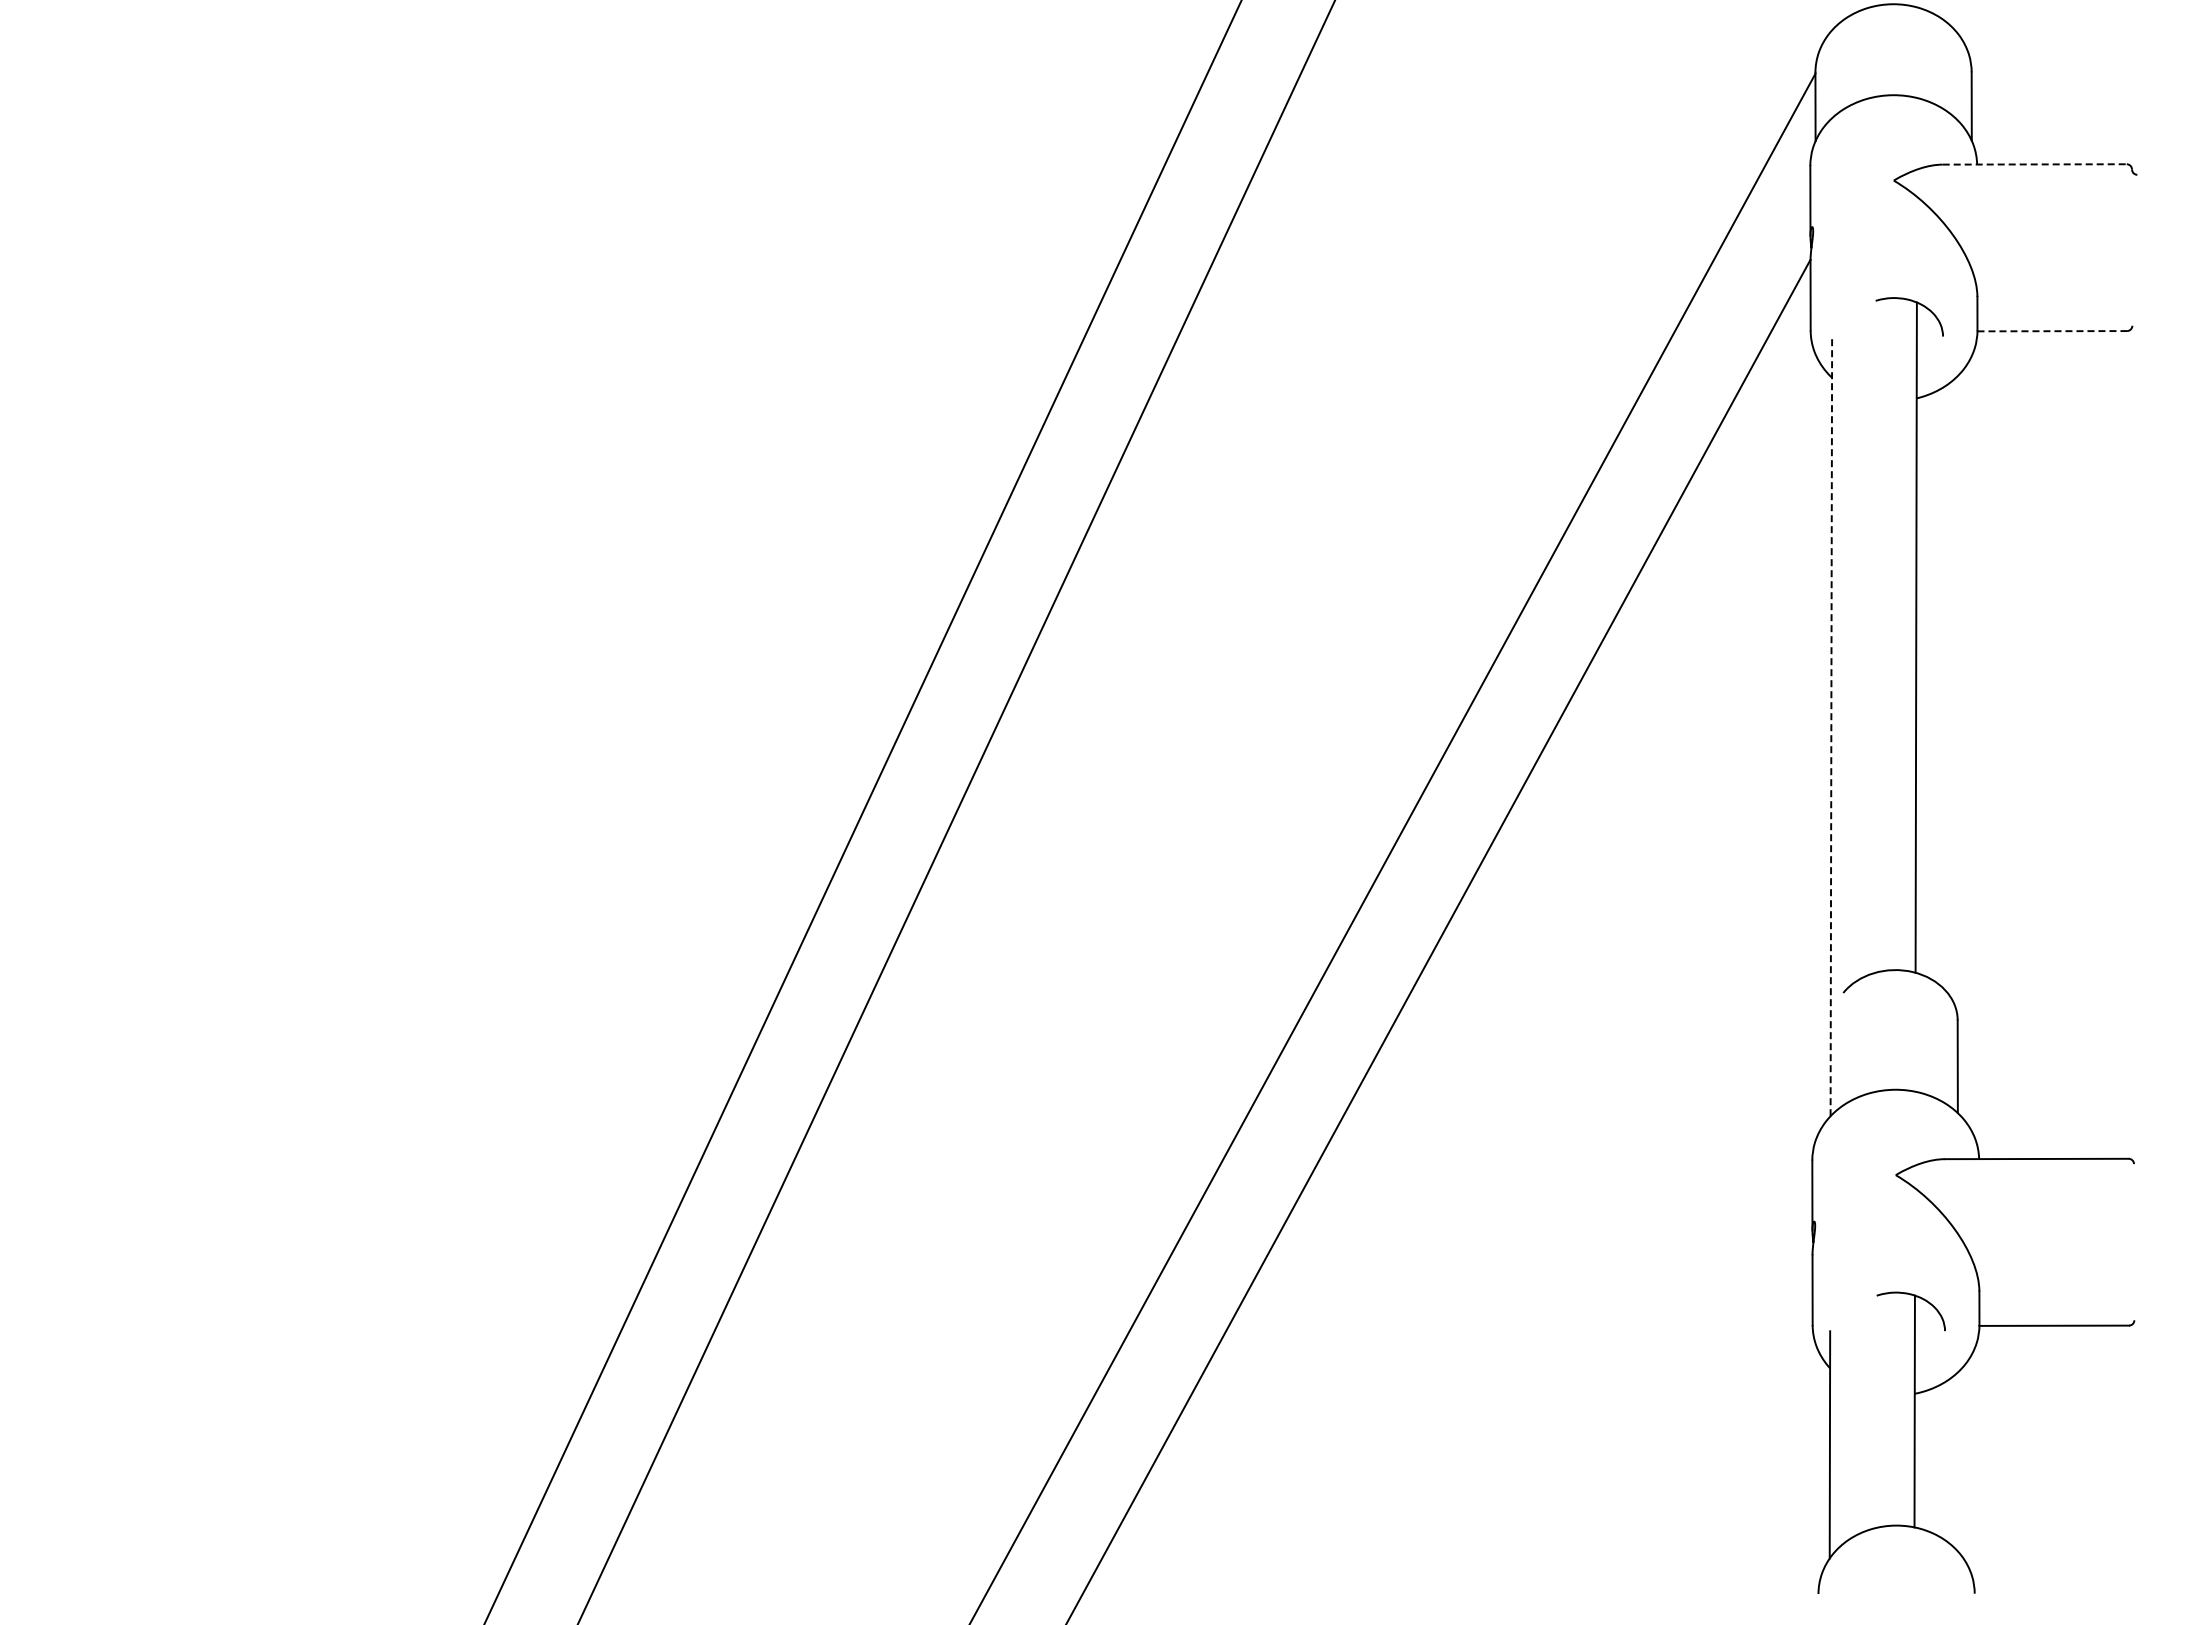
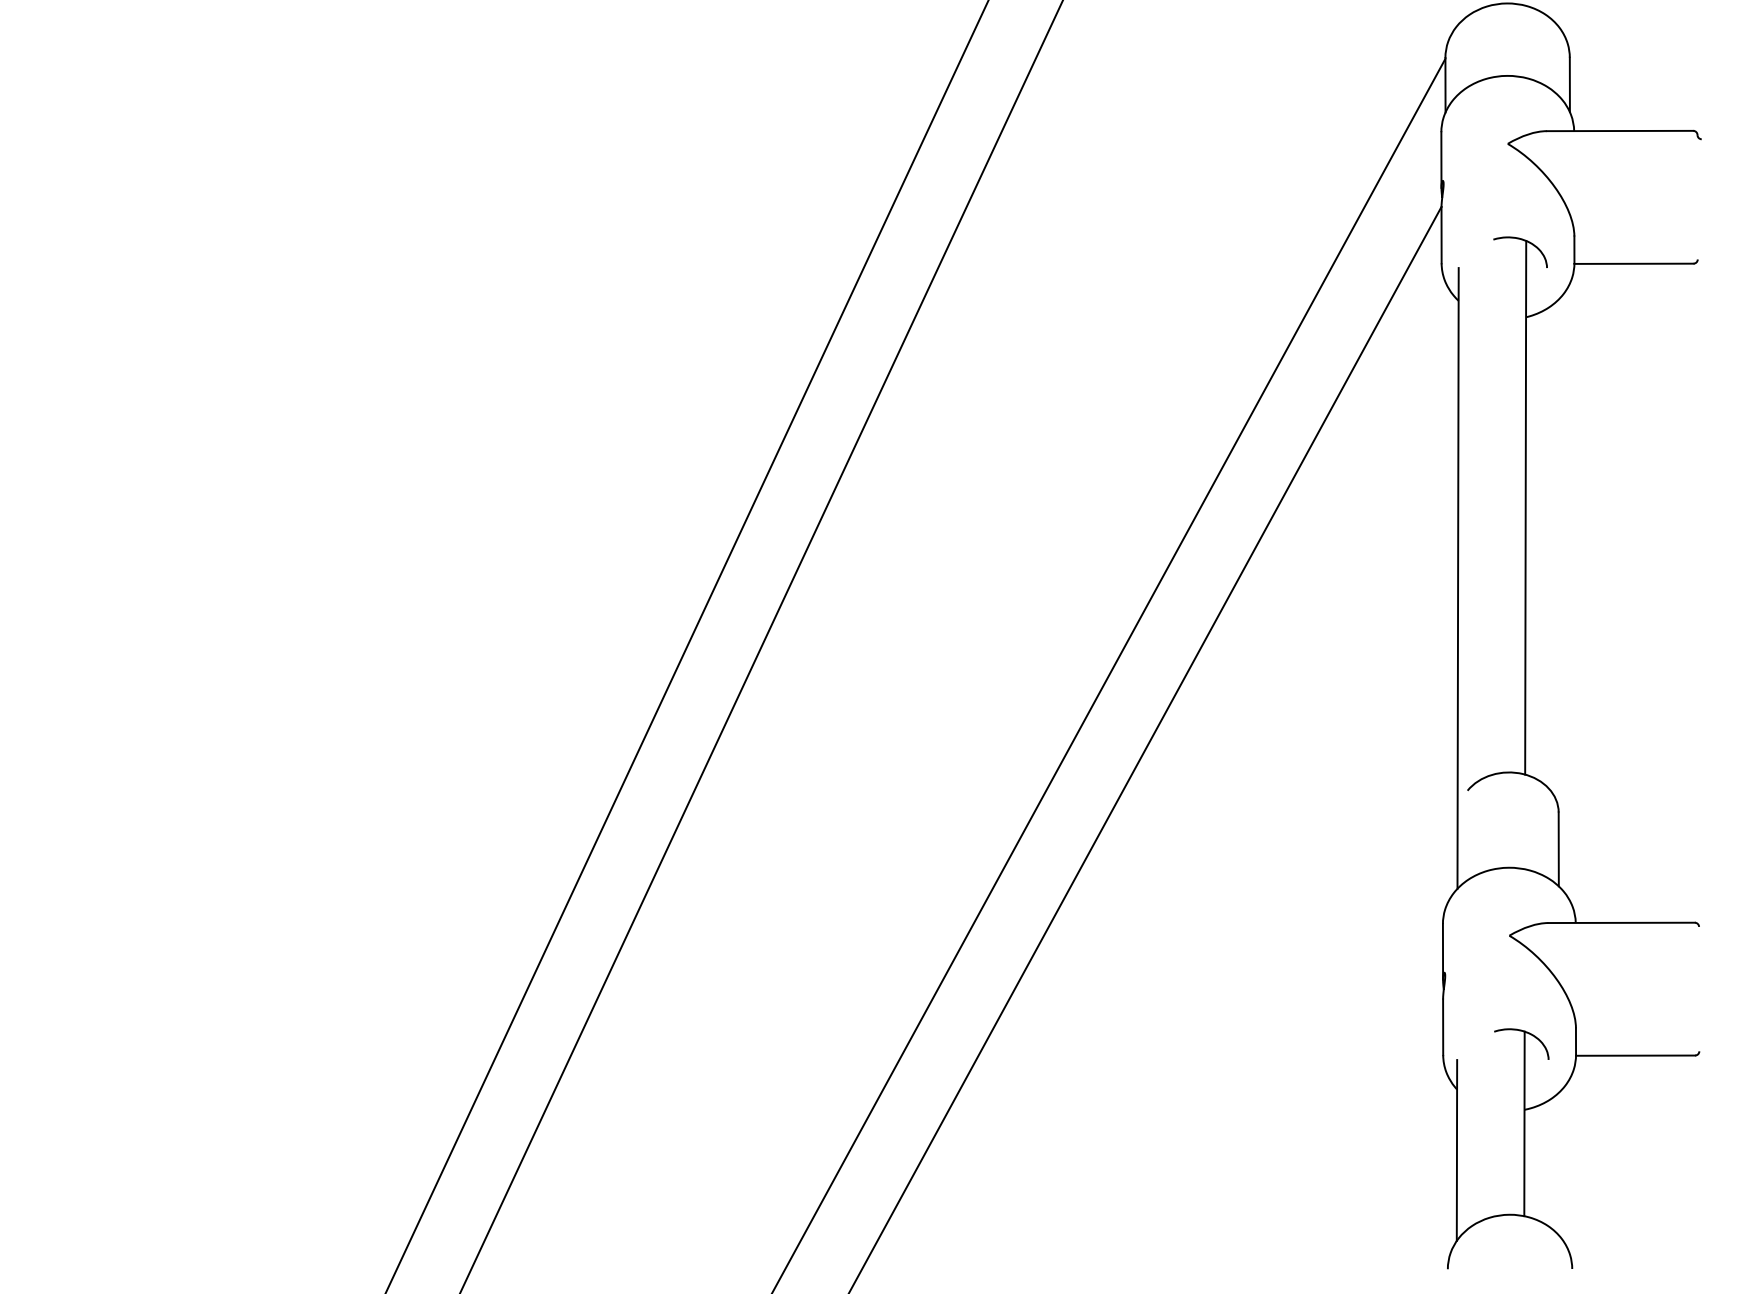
line: (2035, 164) -> (1620, 131), dashed -> solid
line: (2052, 331) -> (1634, 264), dashed -> solid
line: (1831, 726) -> (1458, 578), dashed -> solid

